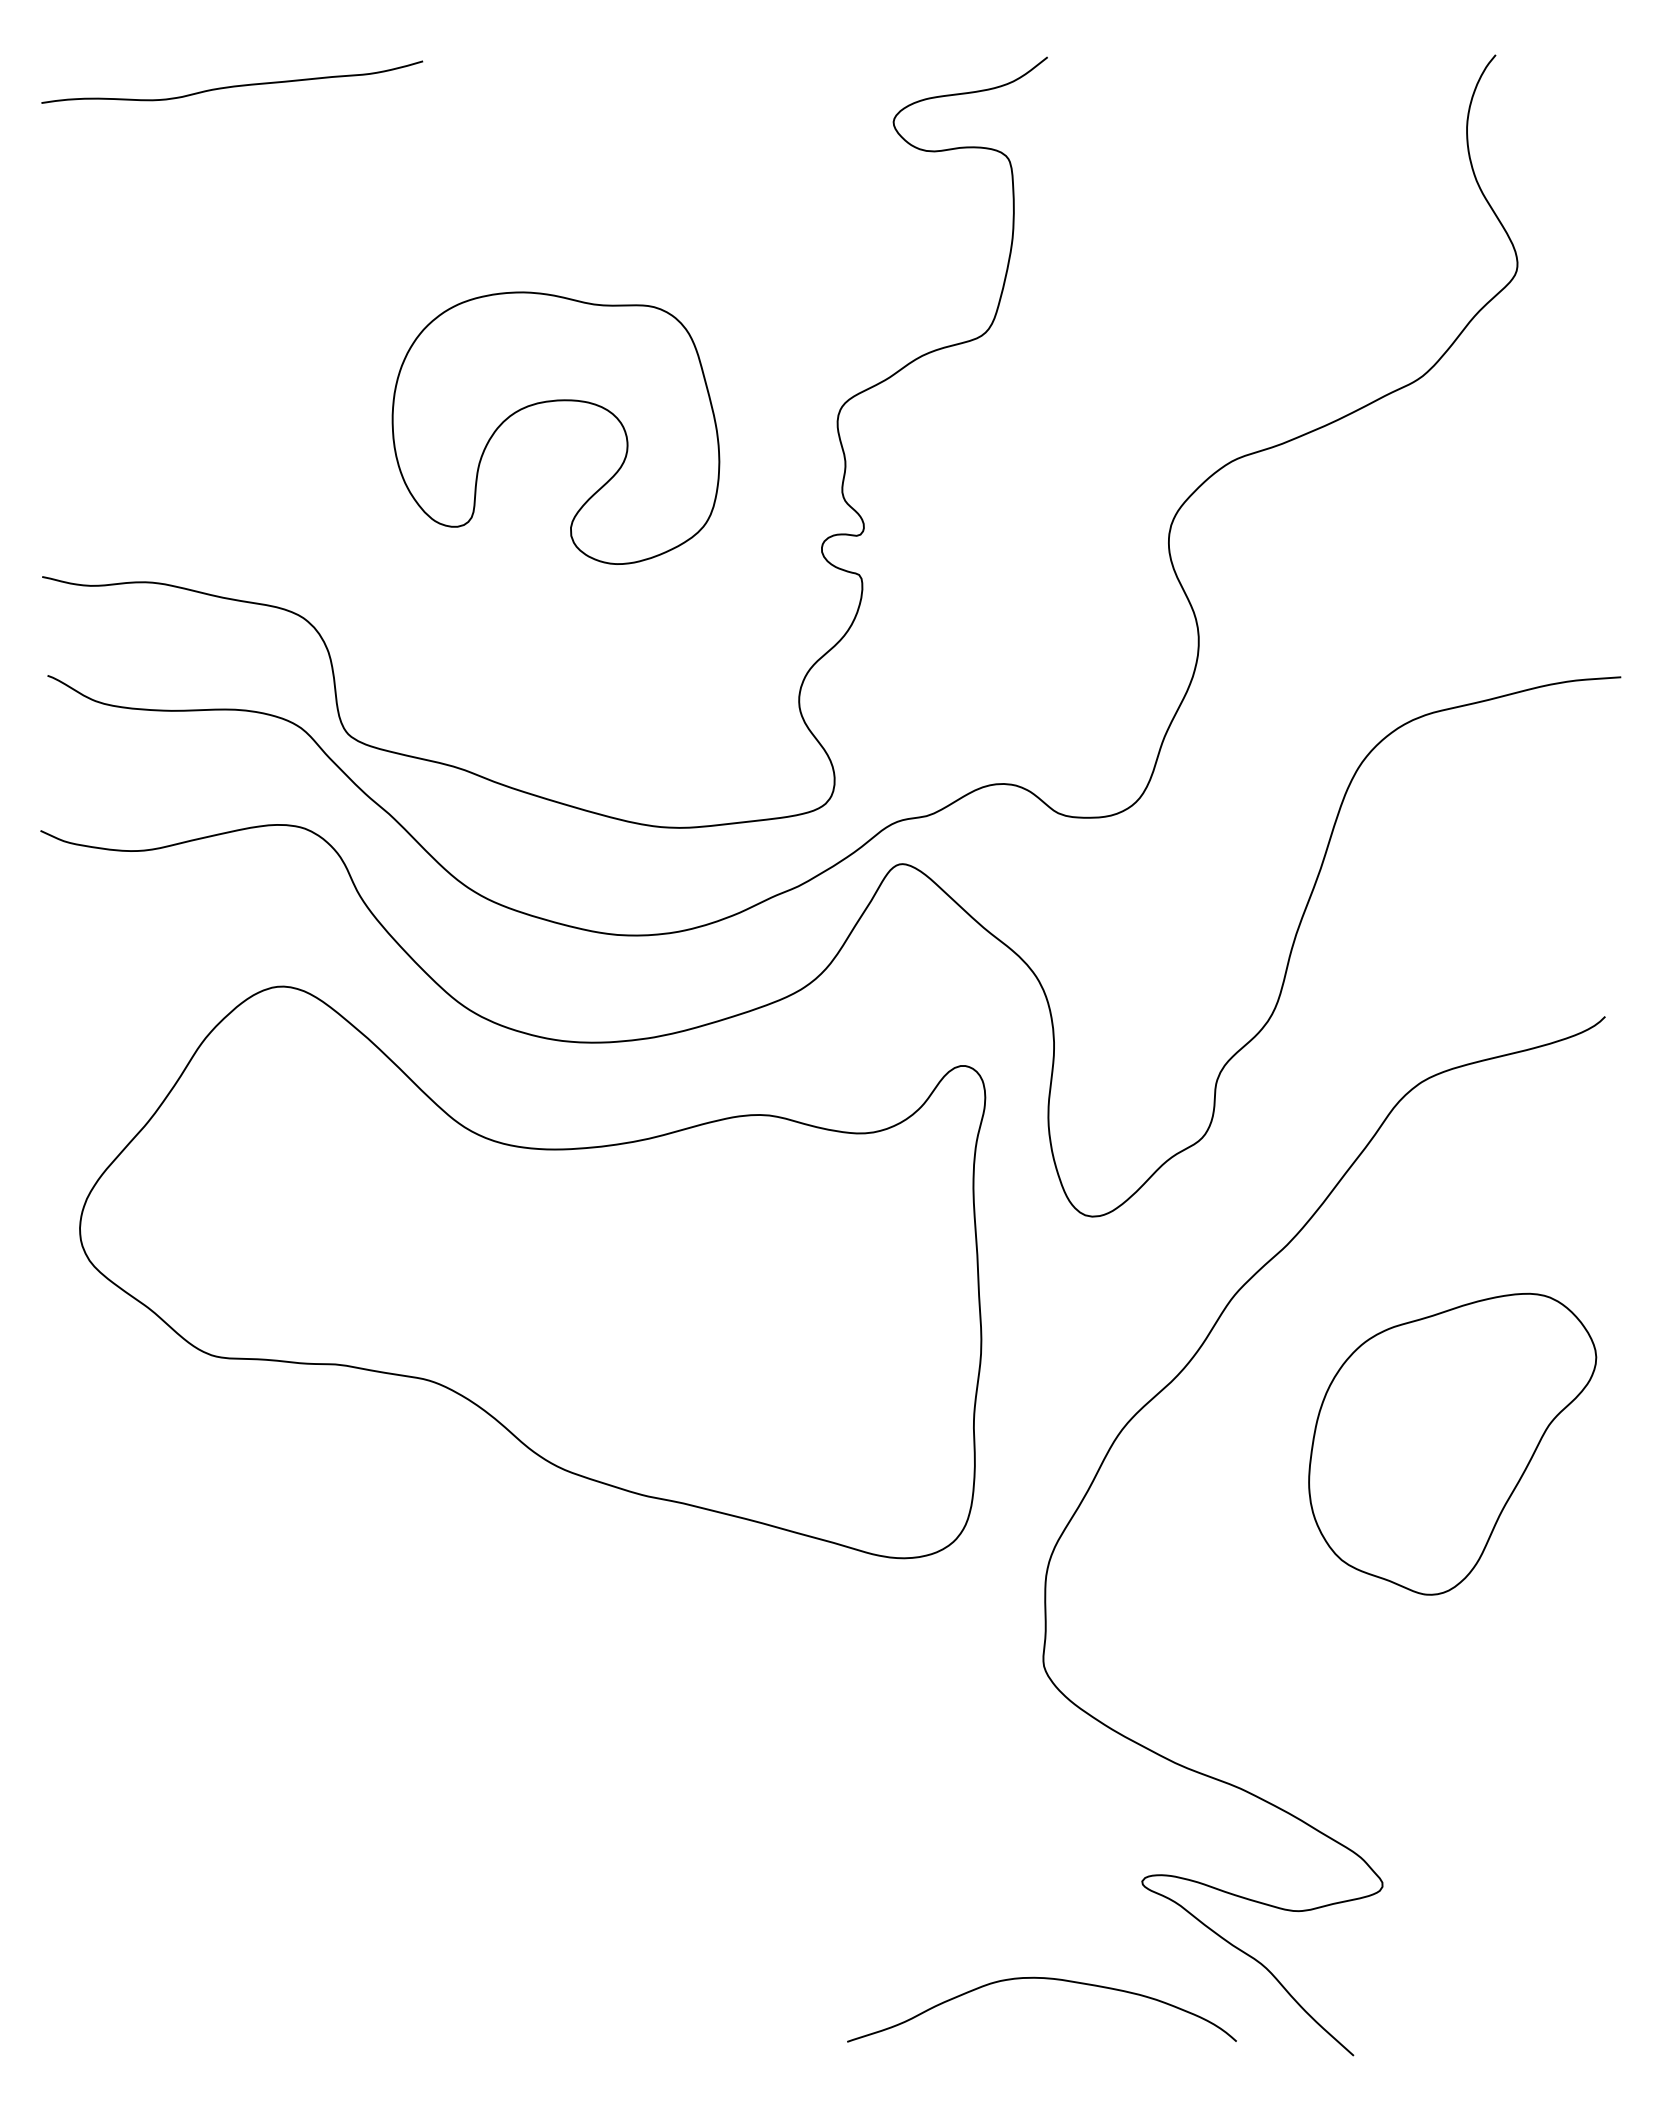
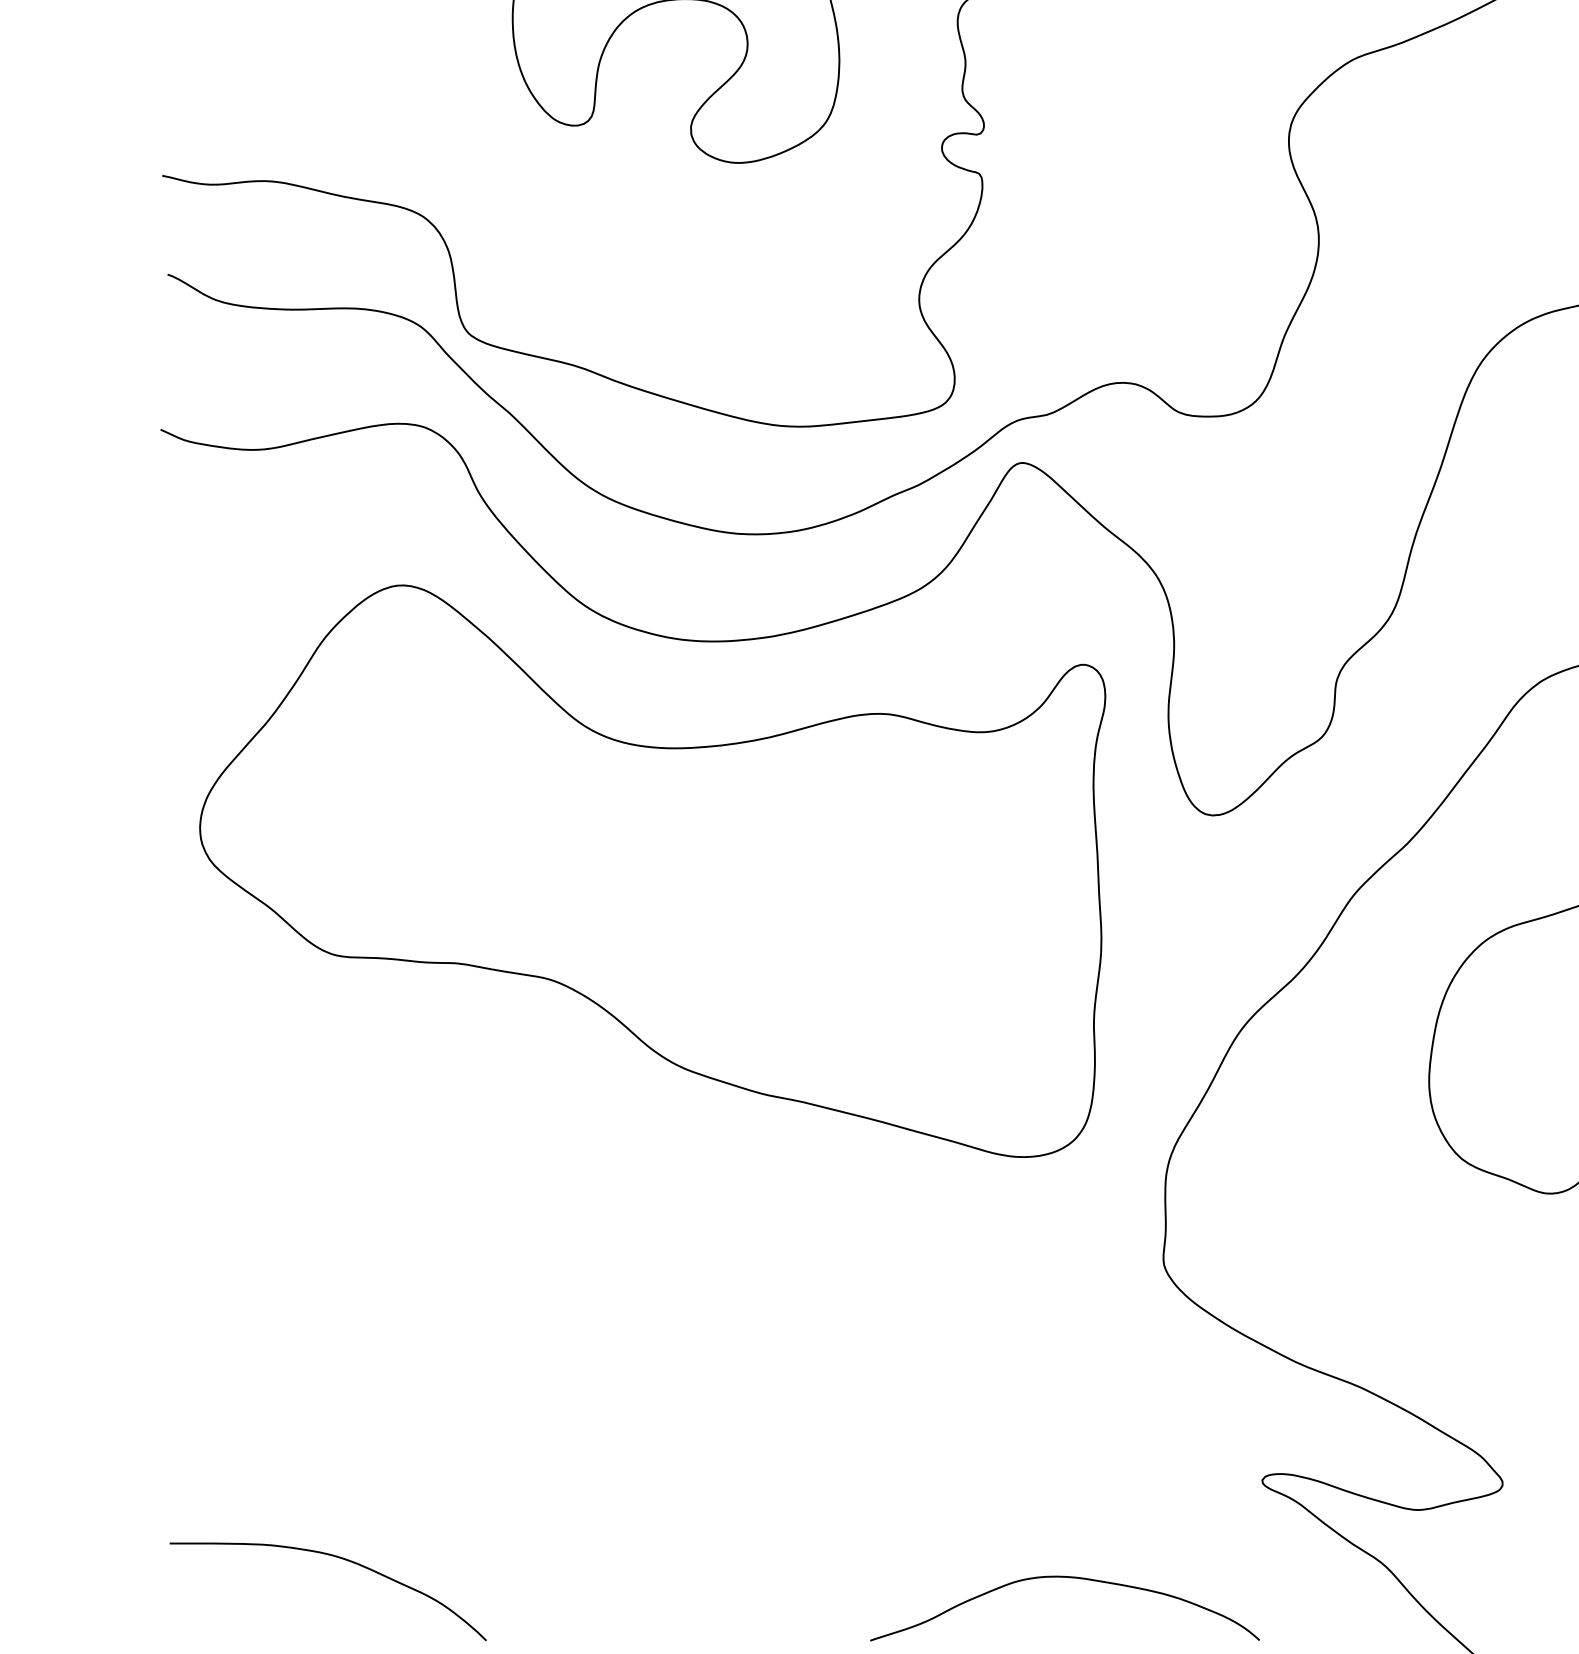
curve: (214, 1958) -> (334, 1557), added
curve: (1045, 1979) -> (1068, 1578), moved

